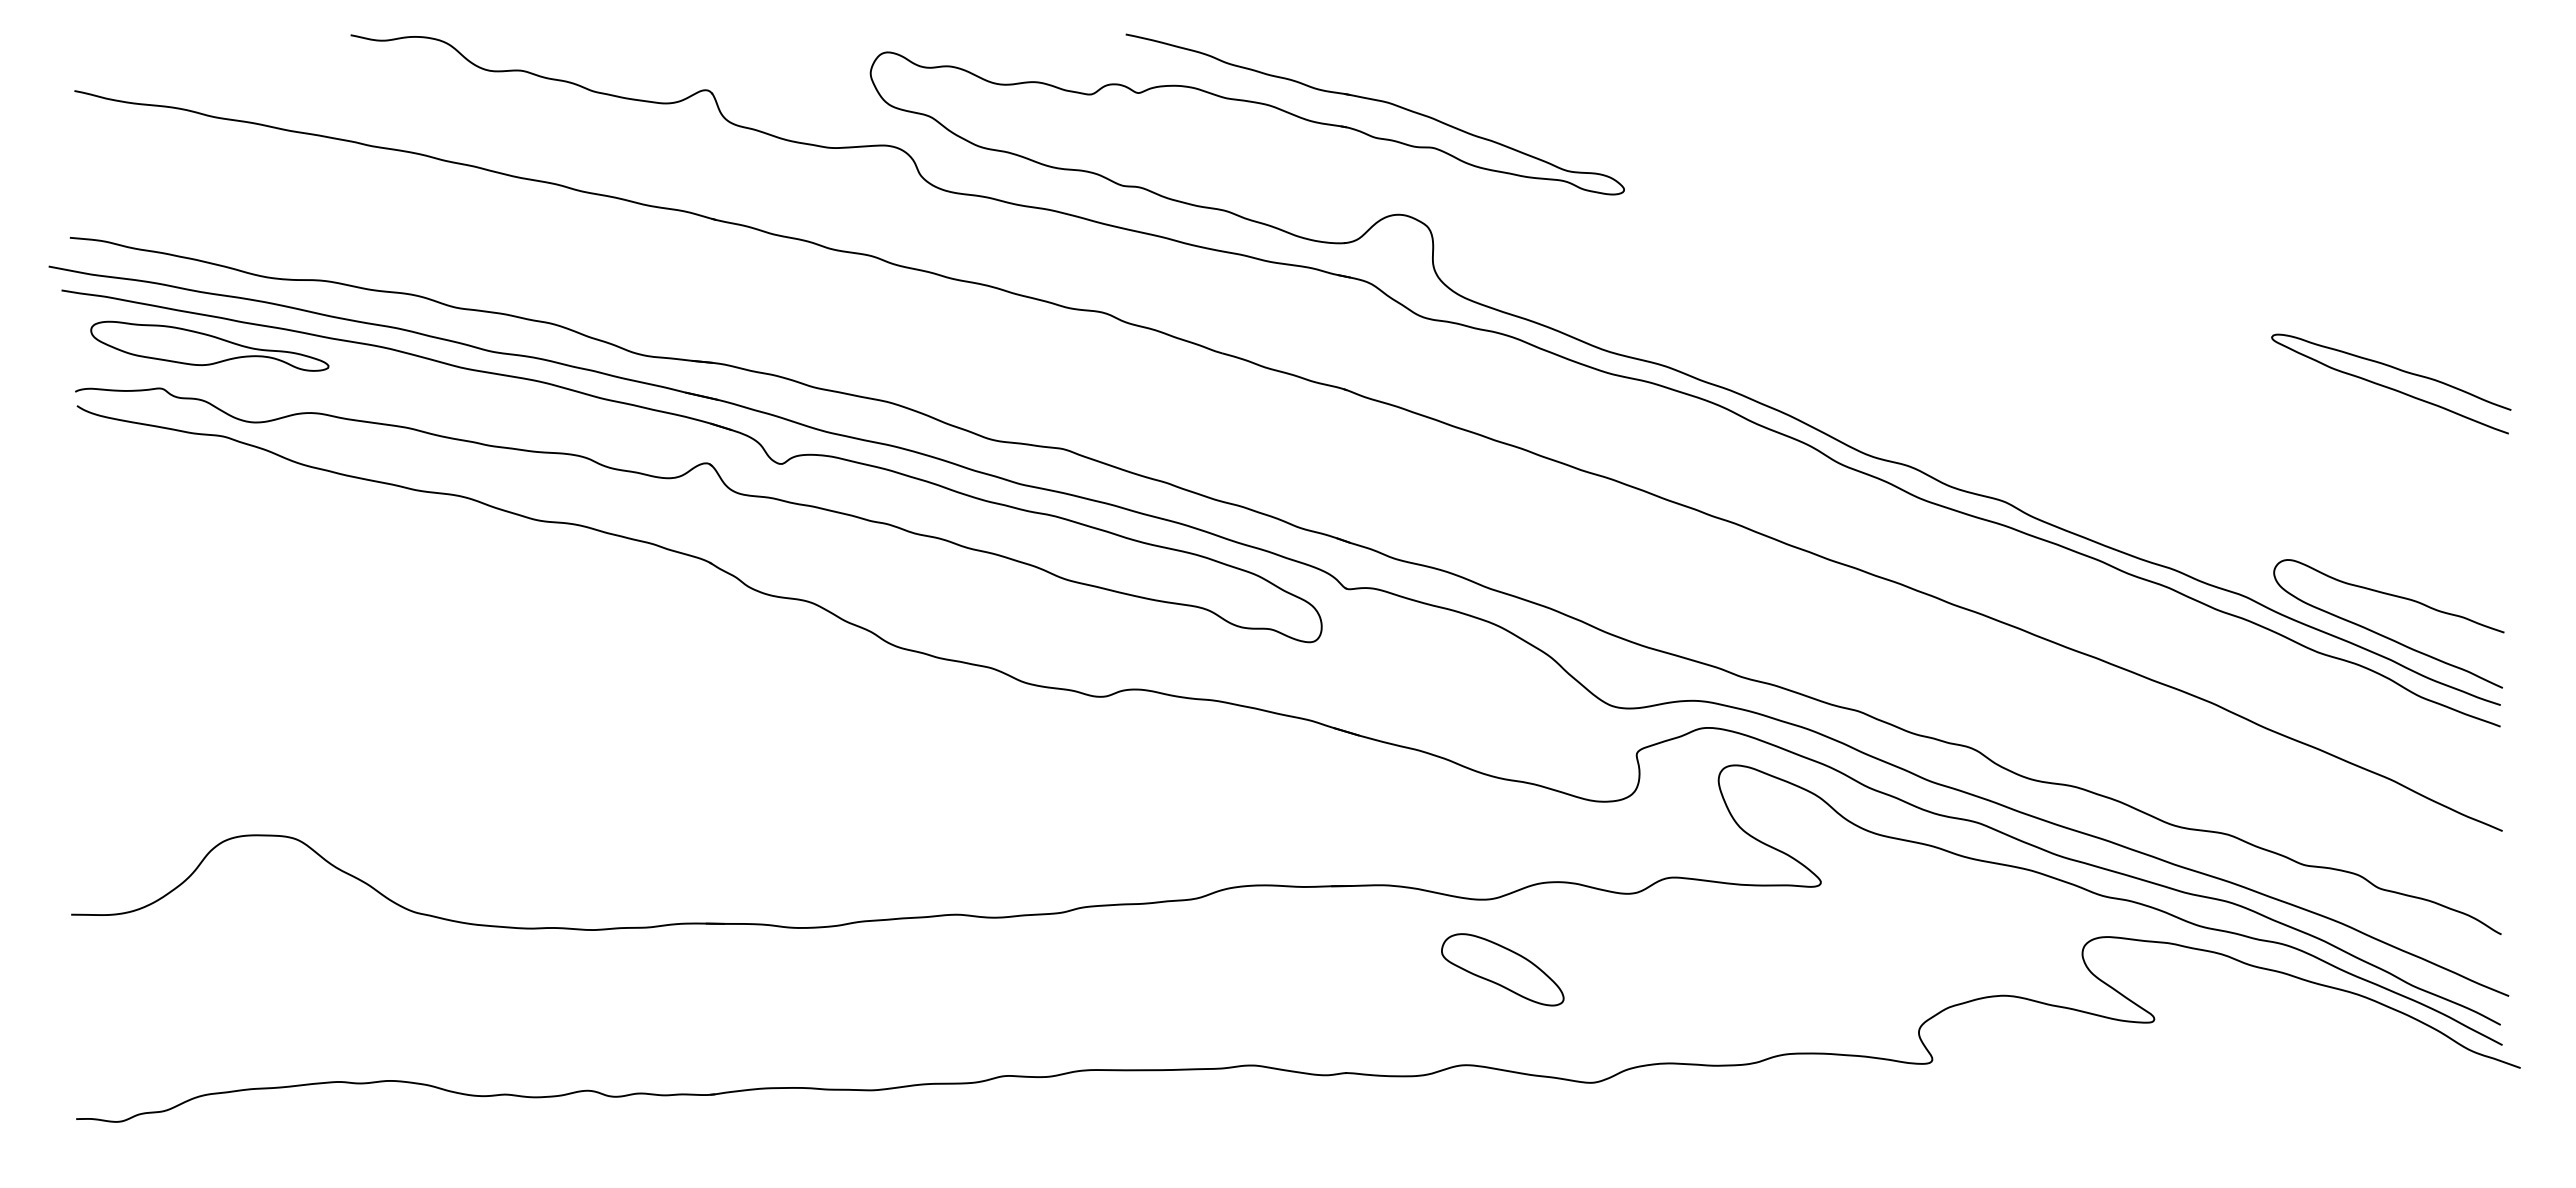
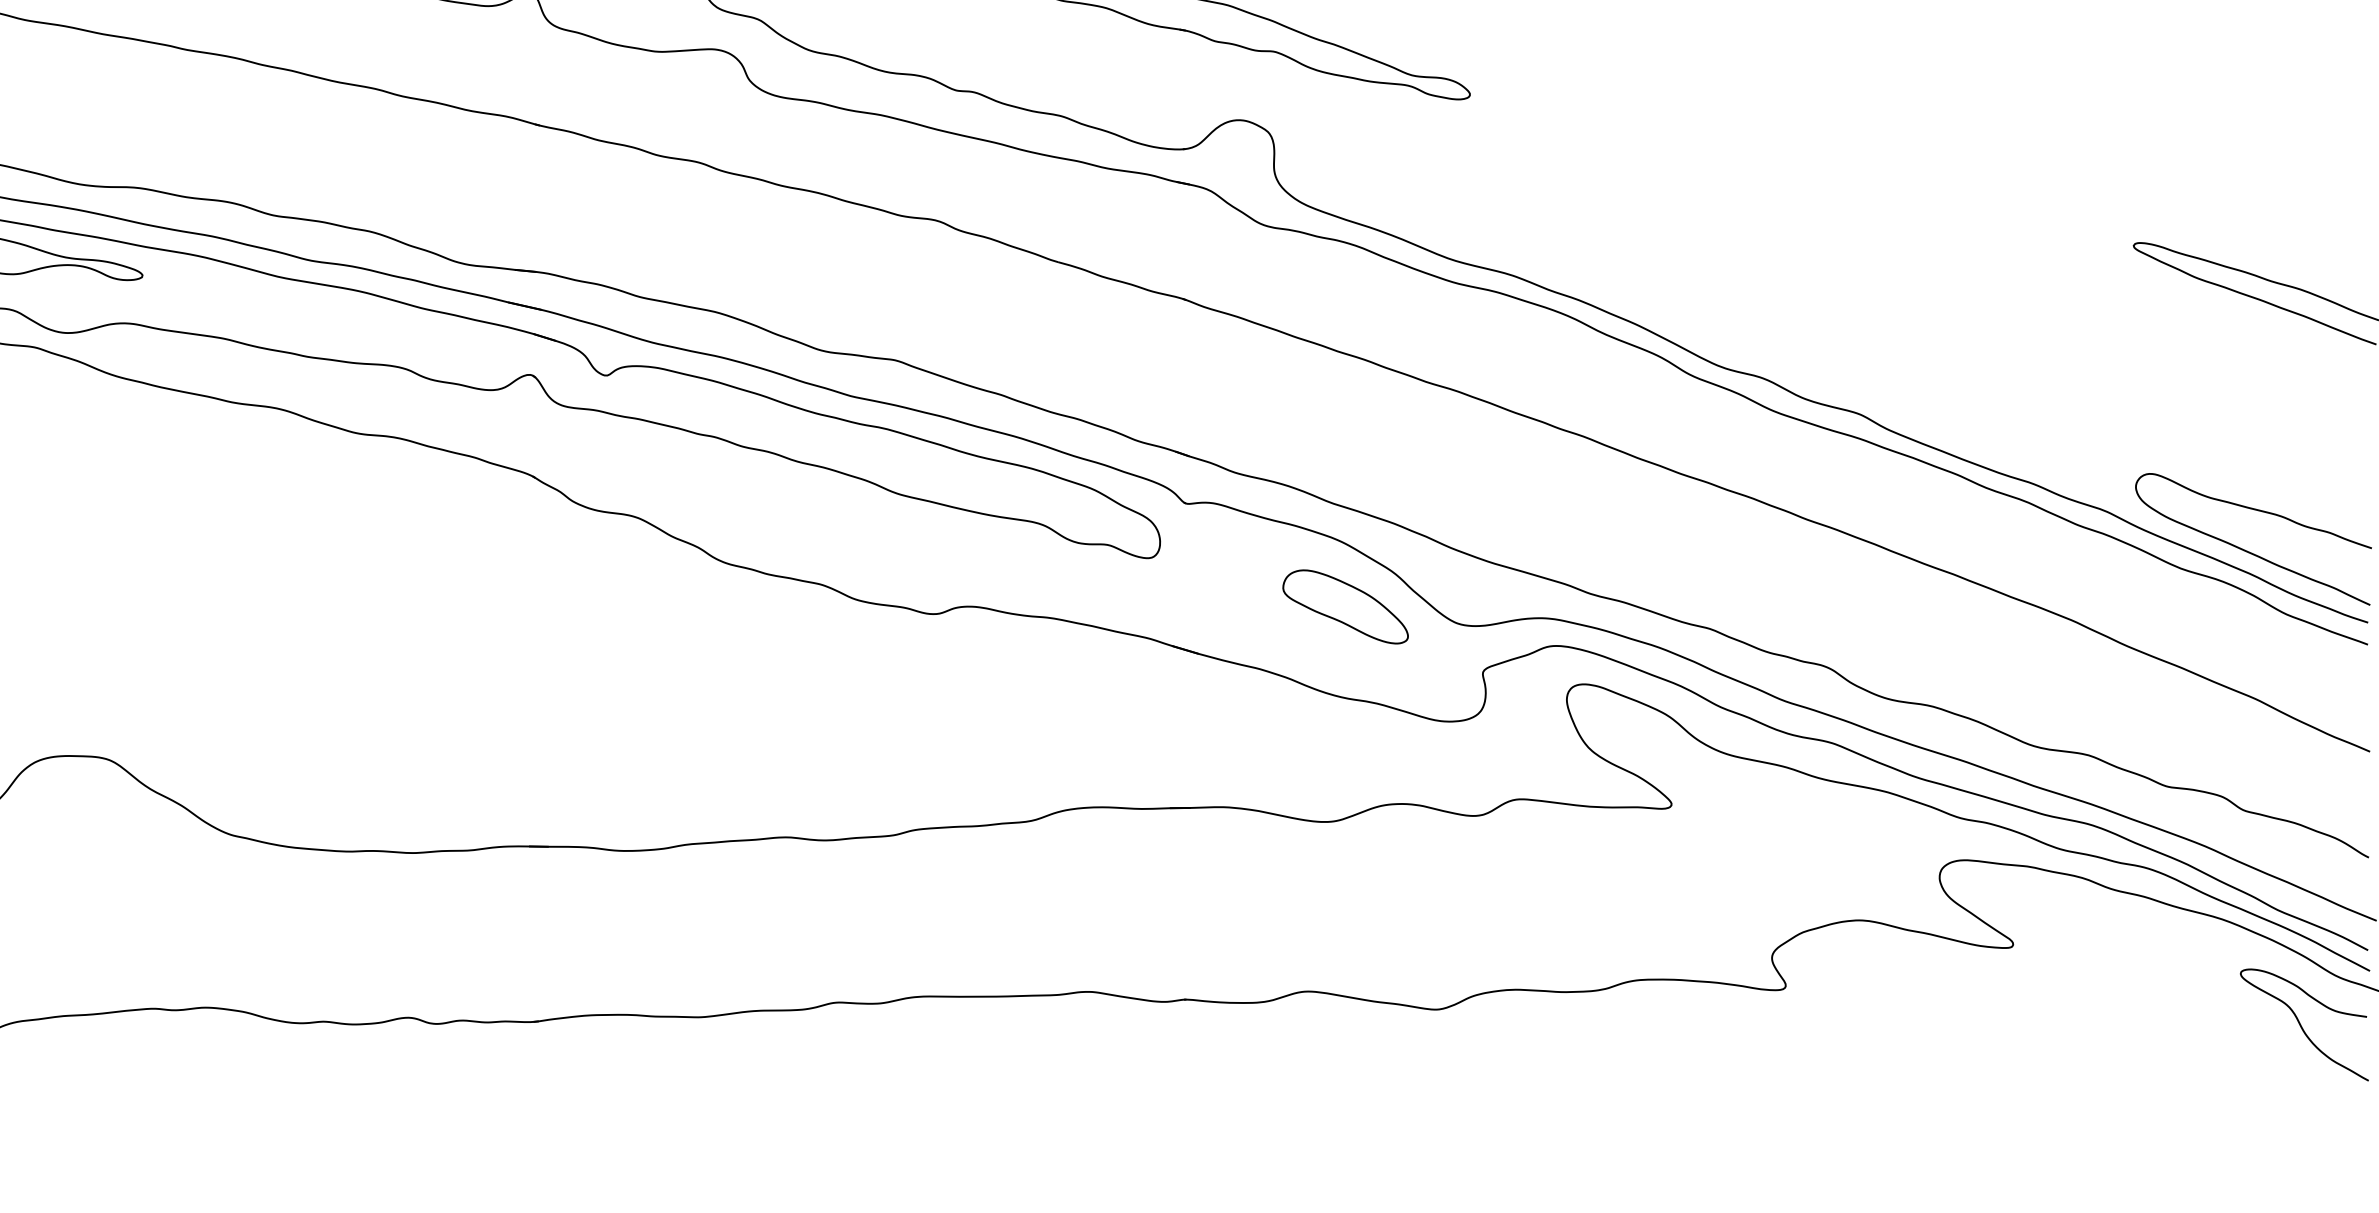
part: (1502, 969) -> (1345, 606), moved
curve: (2436, 1099) -> (2302, 1026), added

